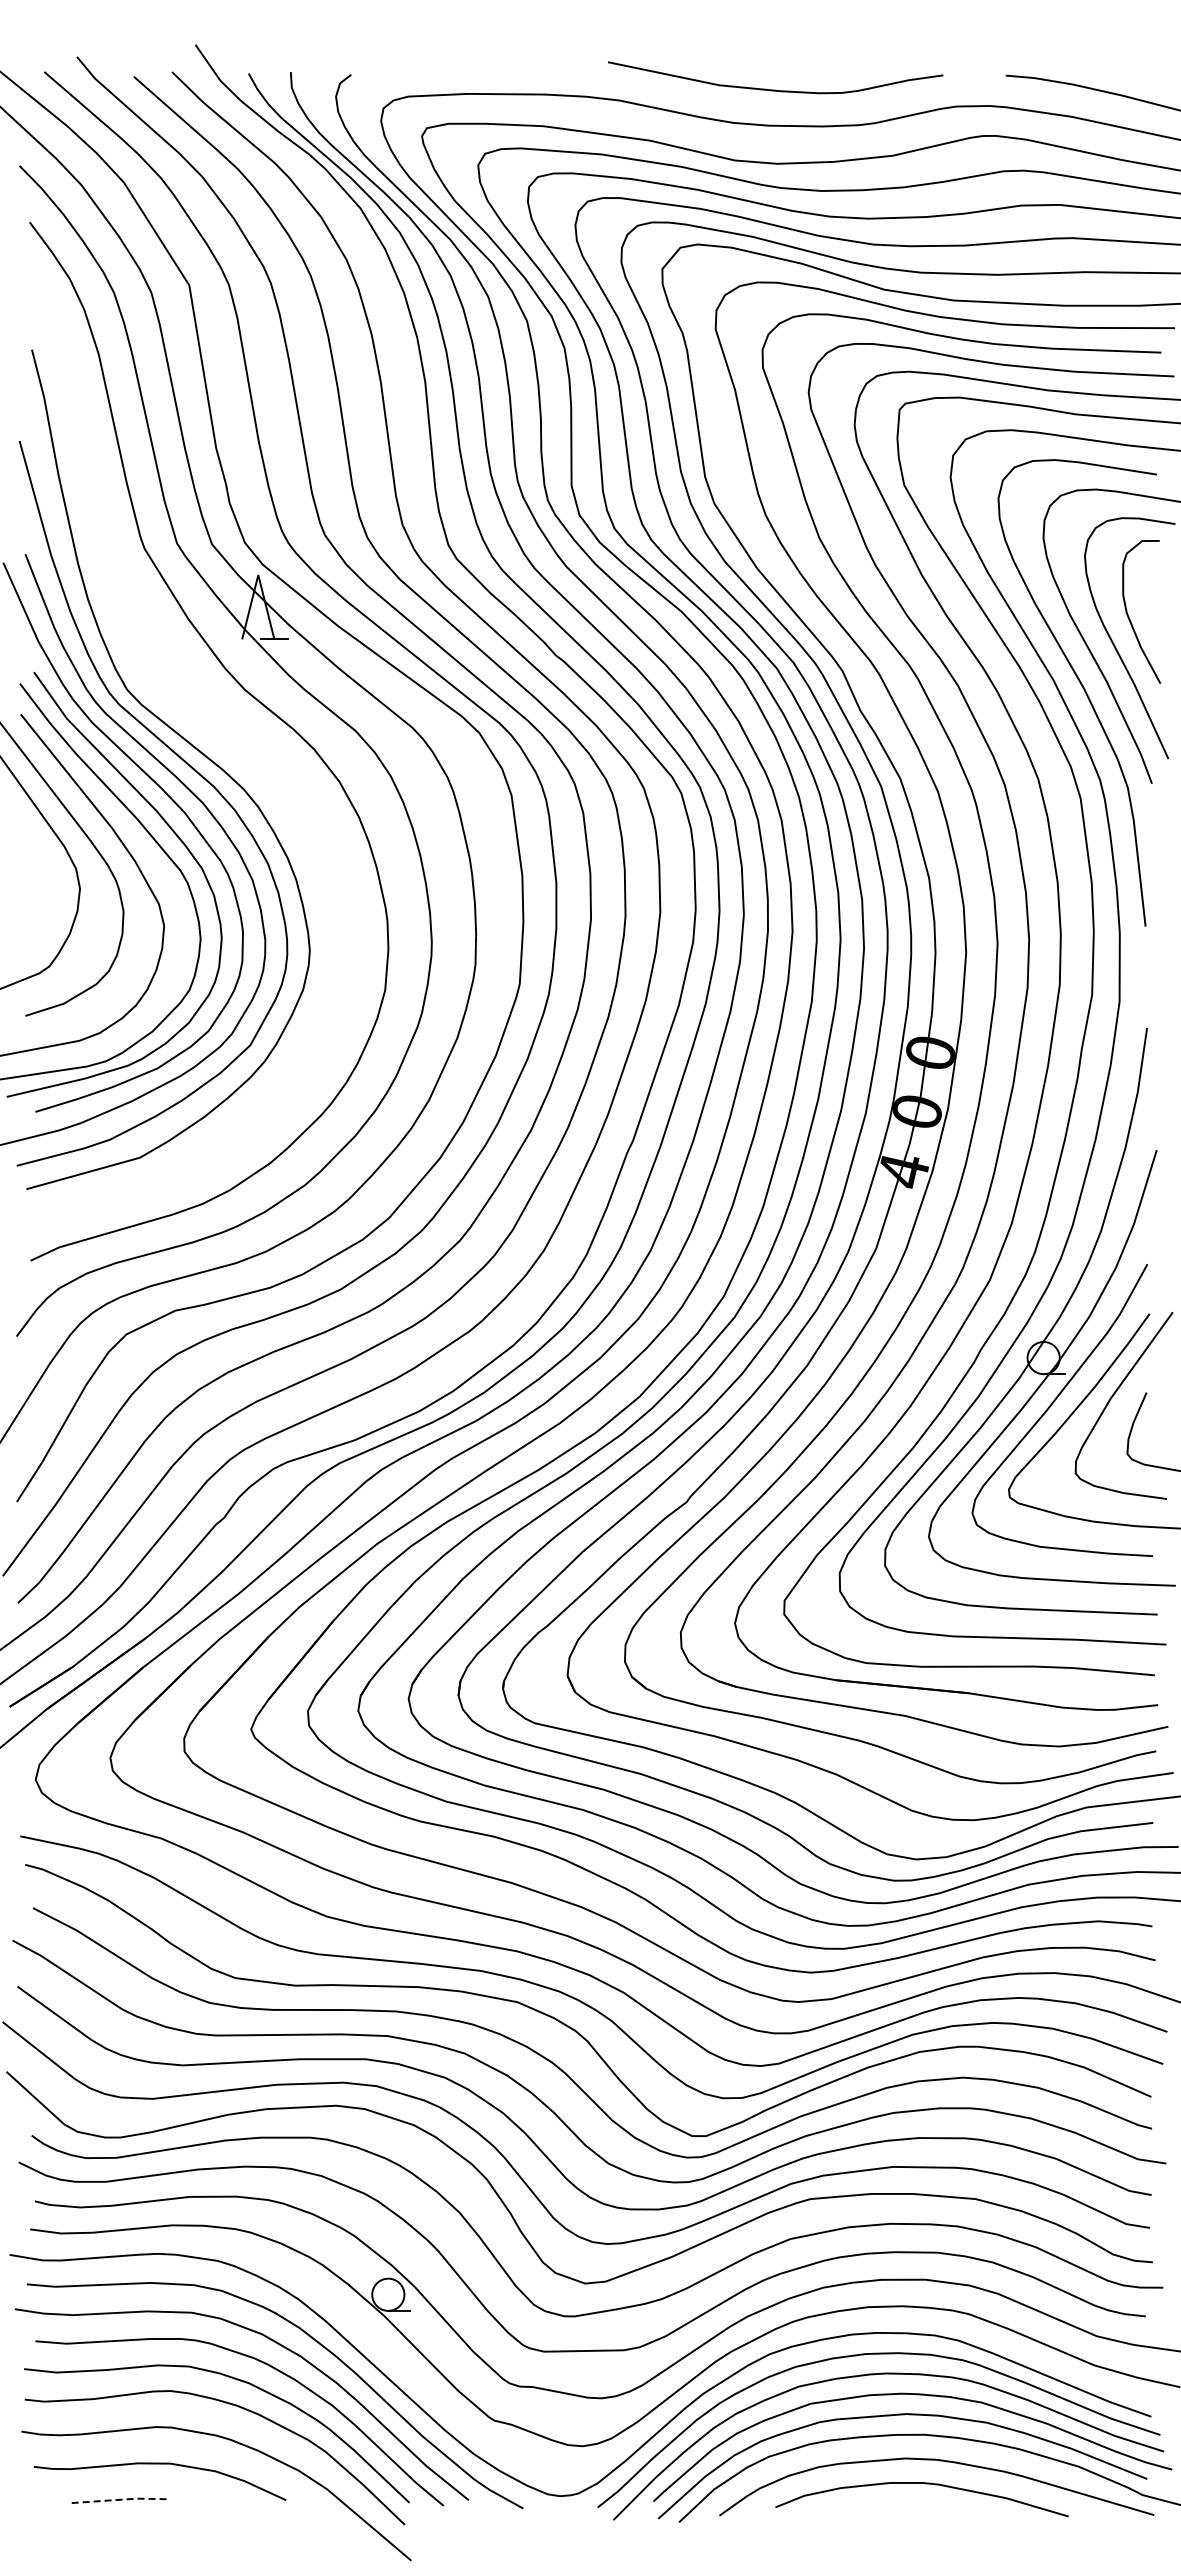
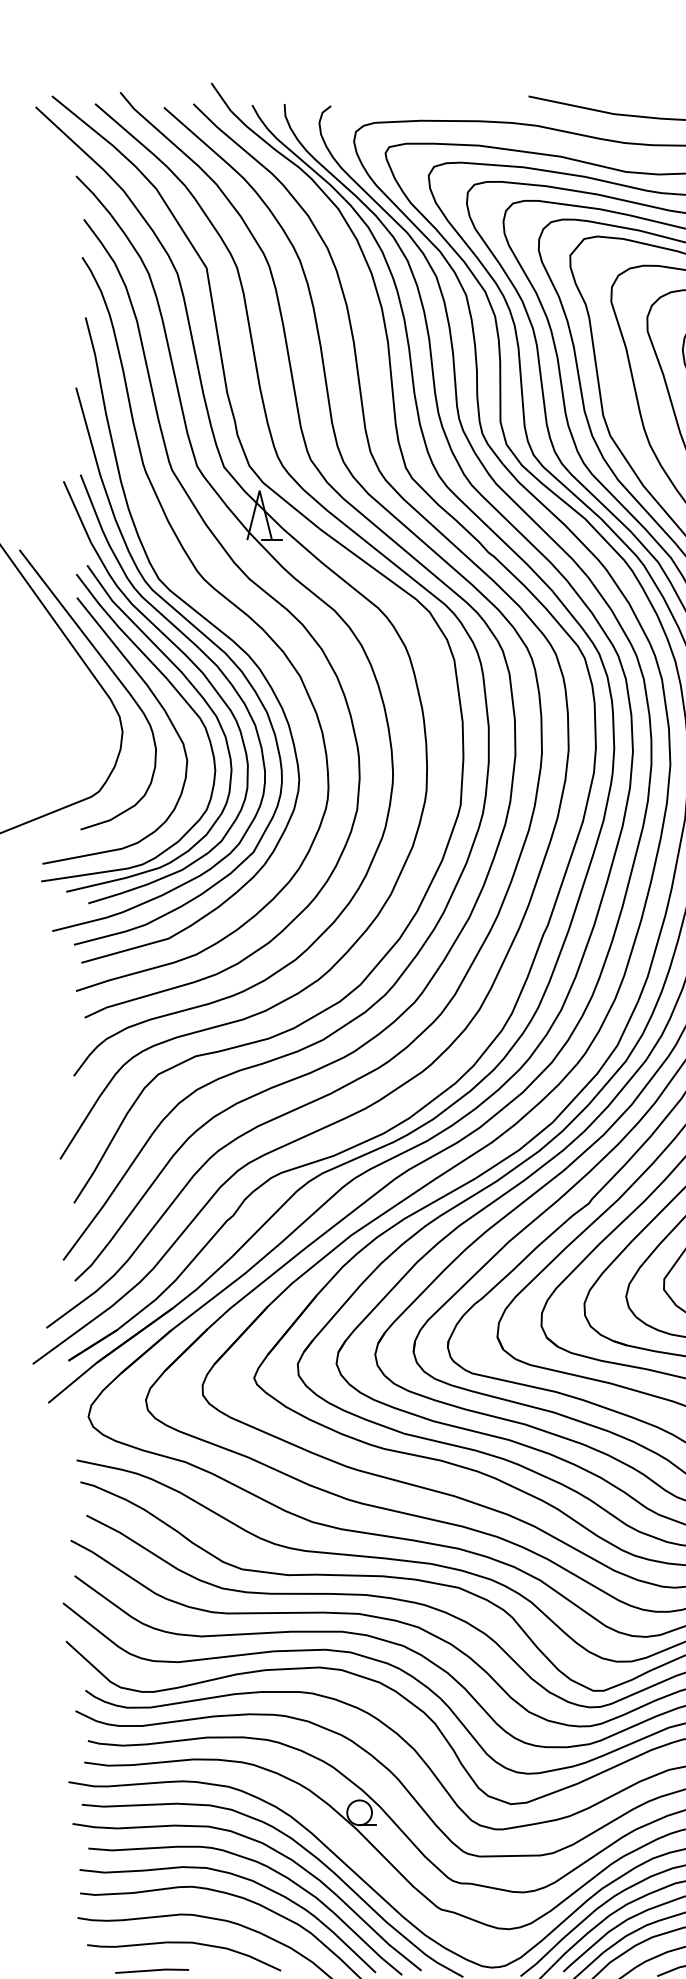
curve: (213, 715) -> (225, 598), added
line: (118, 2499) -> (152, 1970), dashed -> solid

